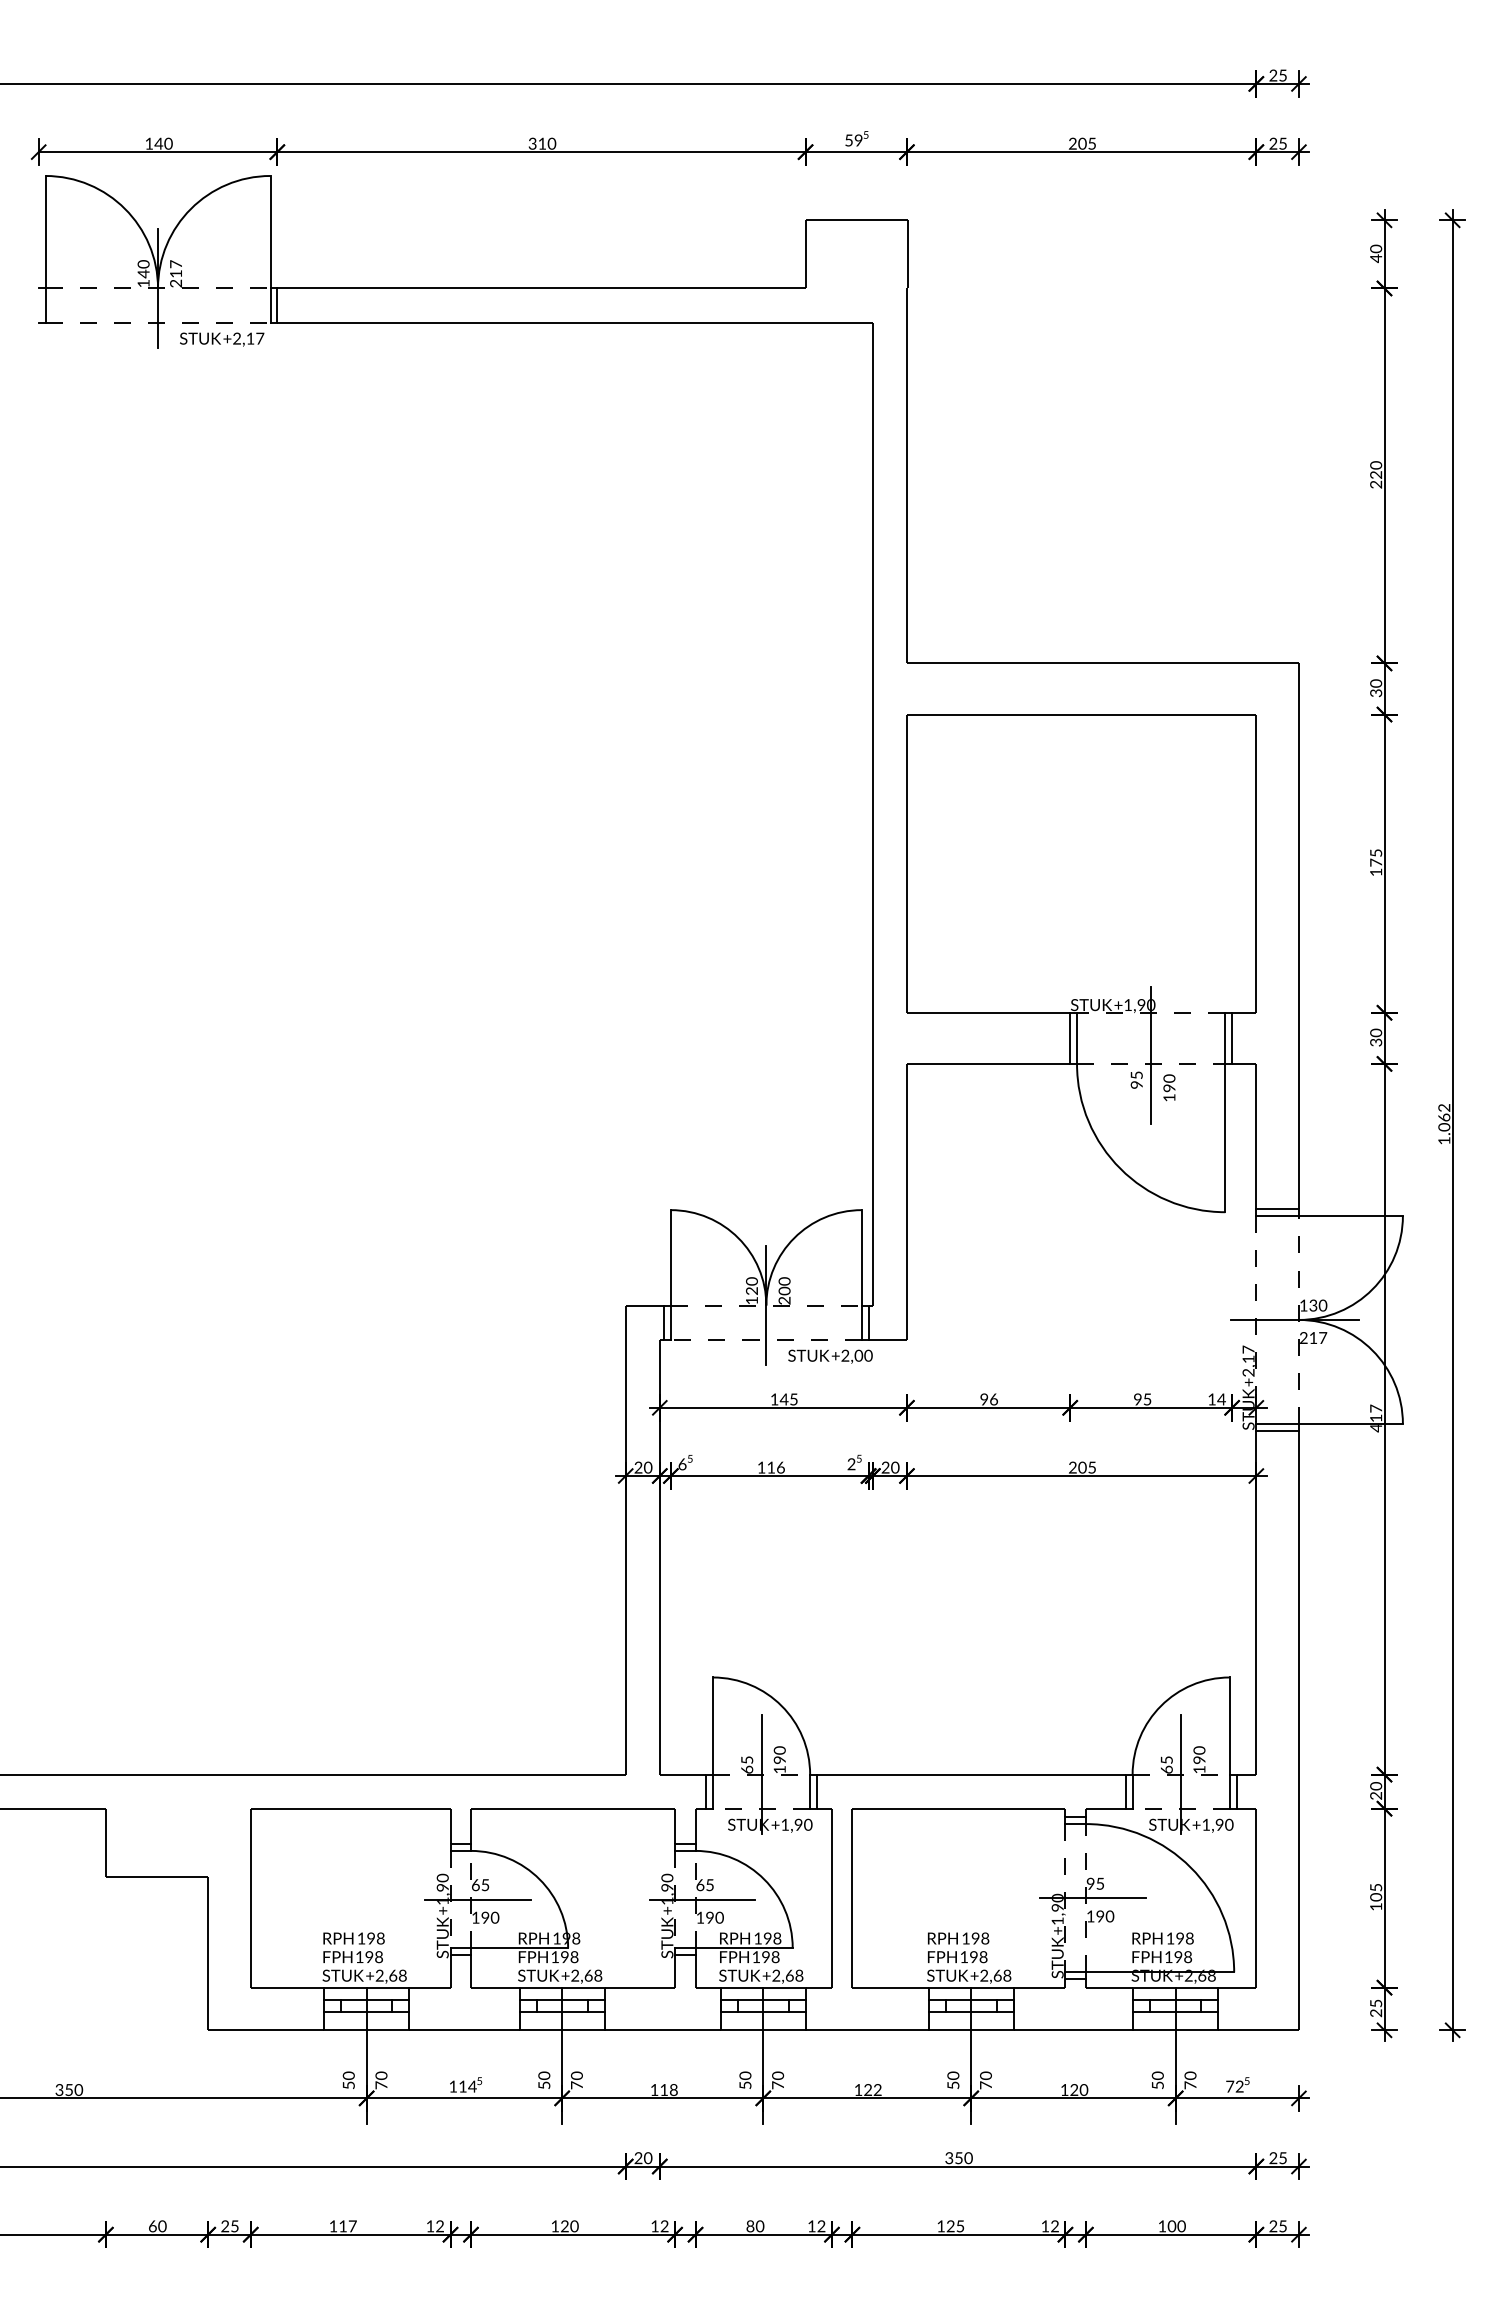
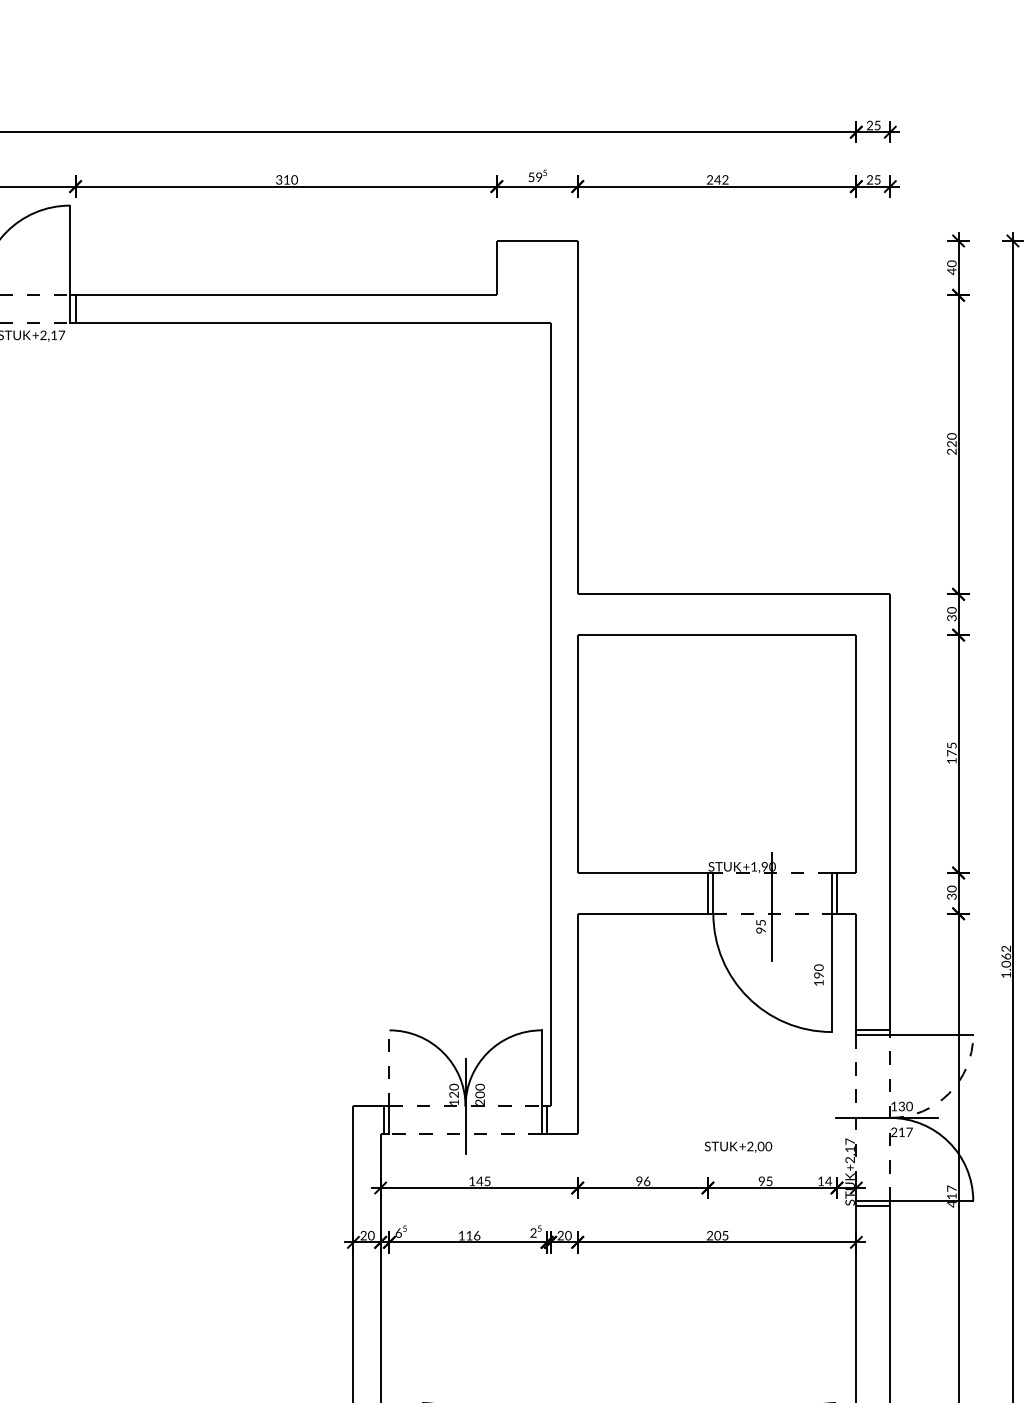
text: (1086, 143) -> (720, 179), 205 -> 242
text: (1169, 1087) -> (819, 974), moved
line: (670, 1257) -> (389, 1068), solid -> dashed
arc: (1372, 1289) -> (948, 1093), solid -> dashed
text: (830, 1356) -> (738, 1147), moved

